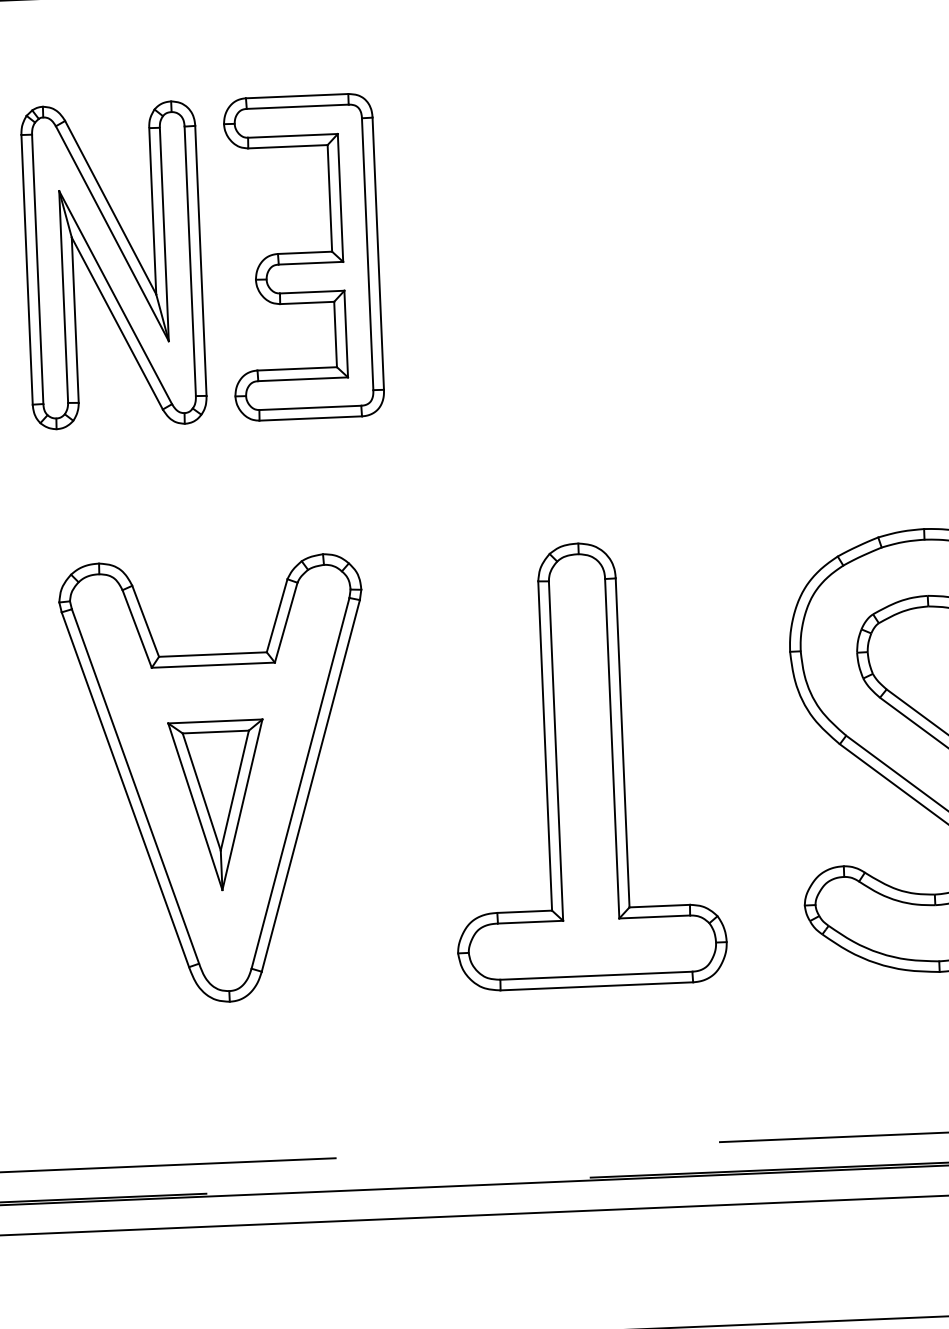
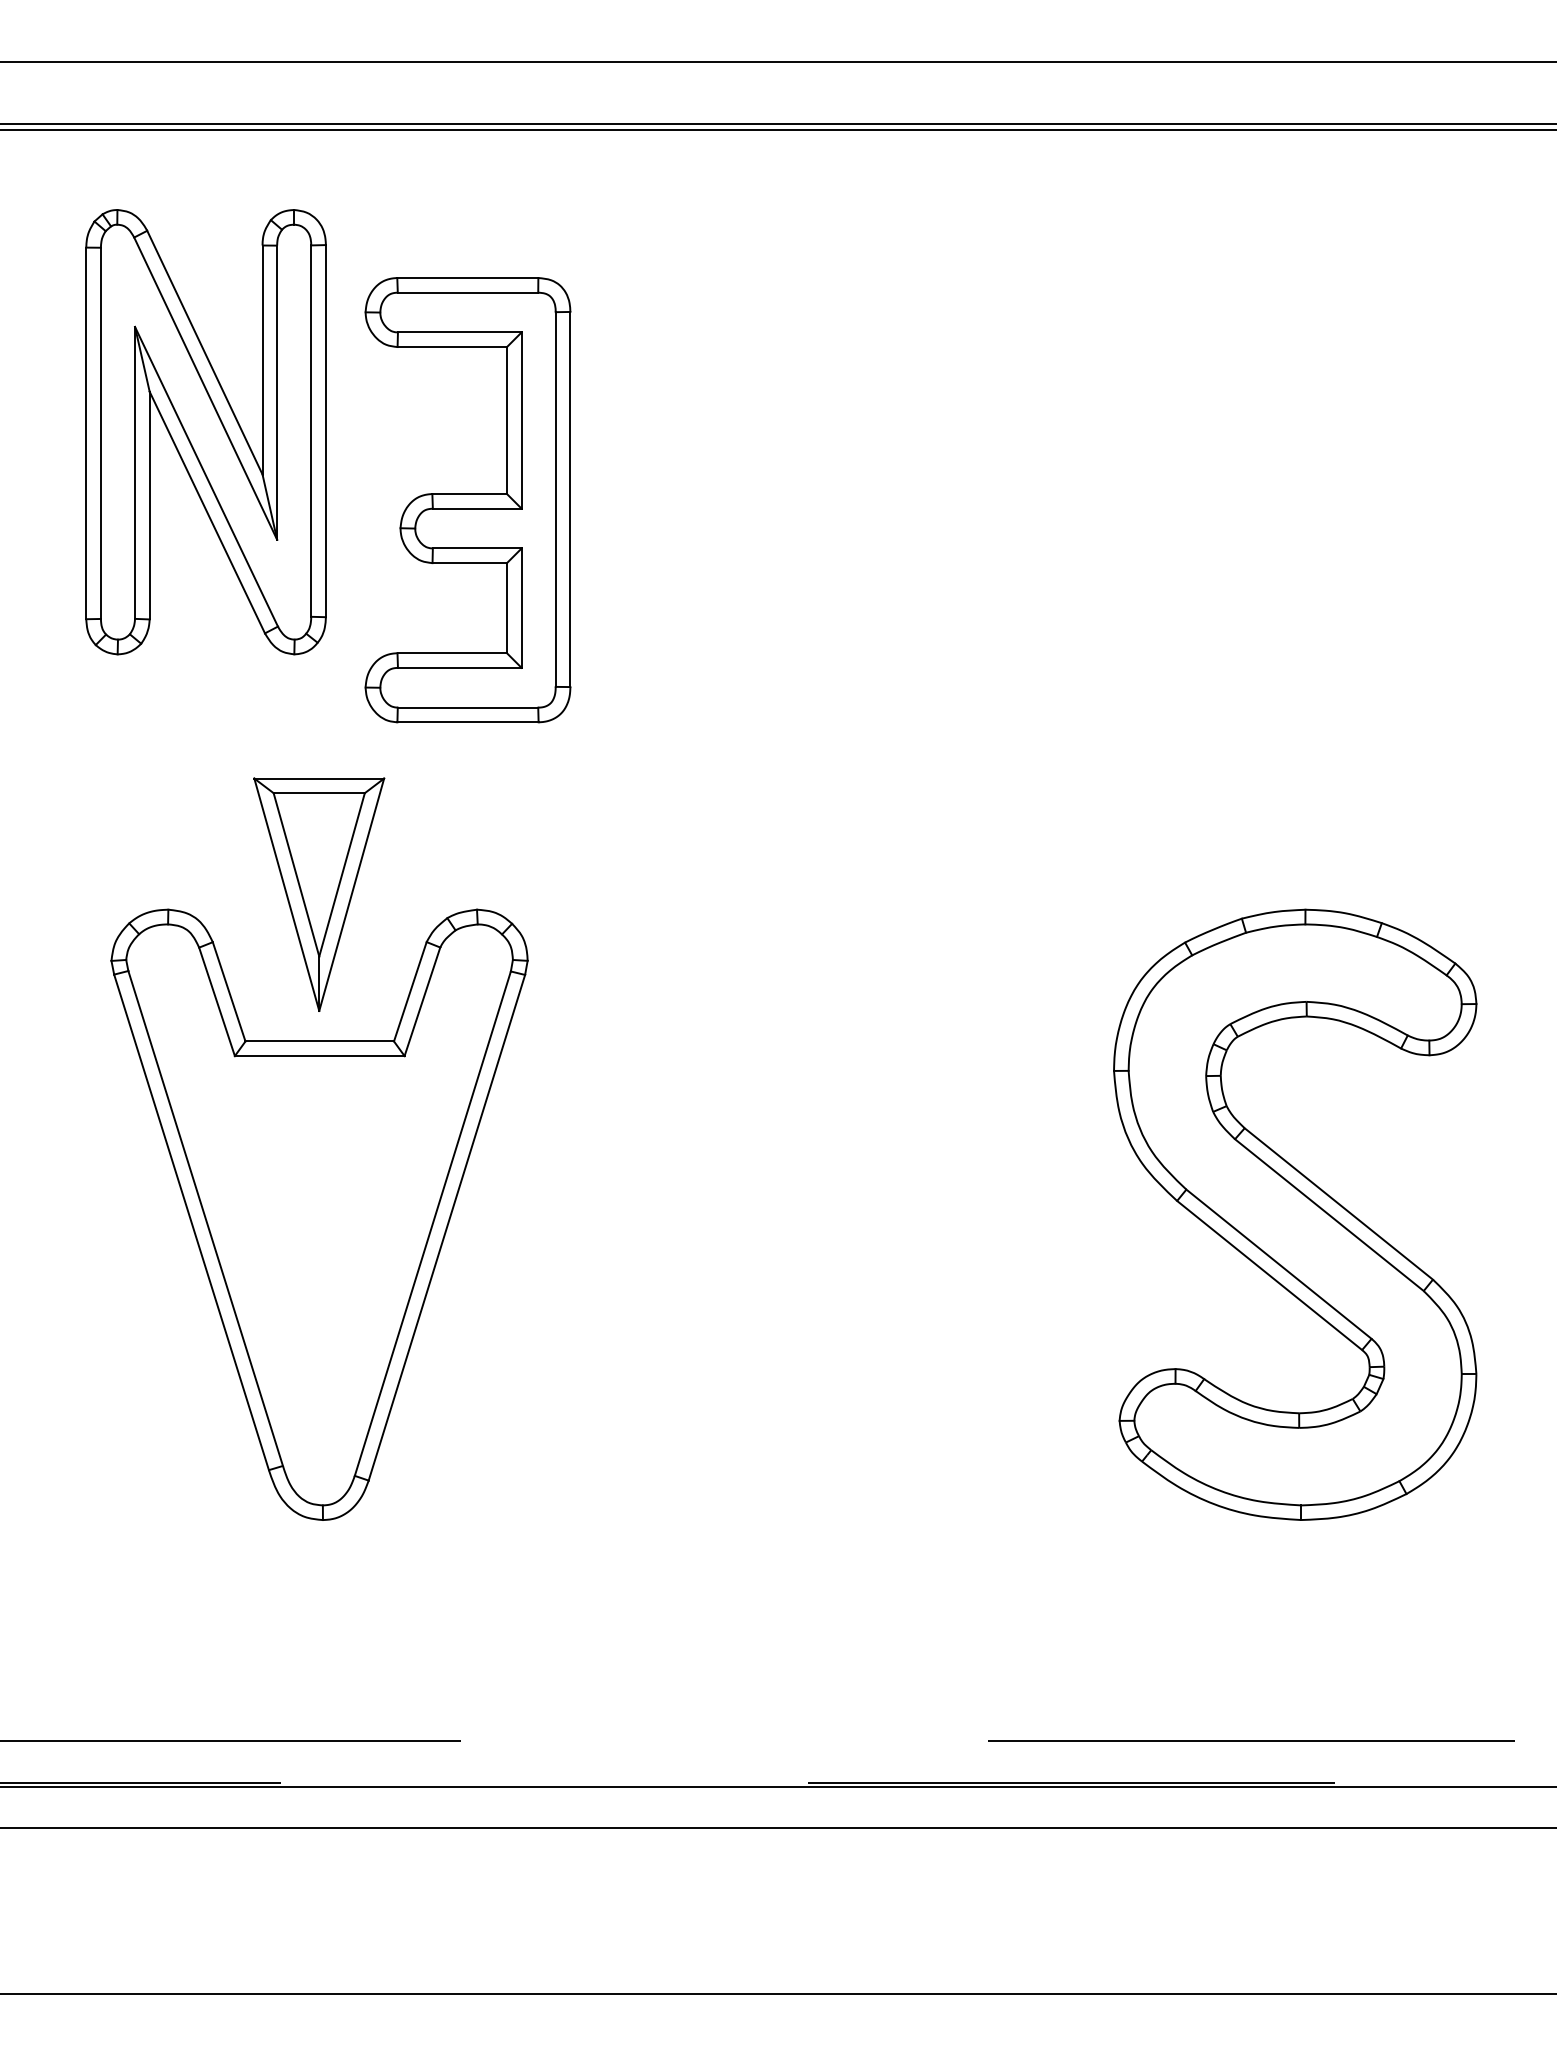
part: (113, 265) -> (205, 432), moved
part: (584, 764) -> (824, 1214), removed
part: (219, 805) -> (319, 894), moved

